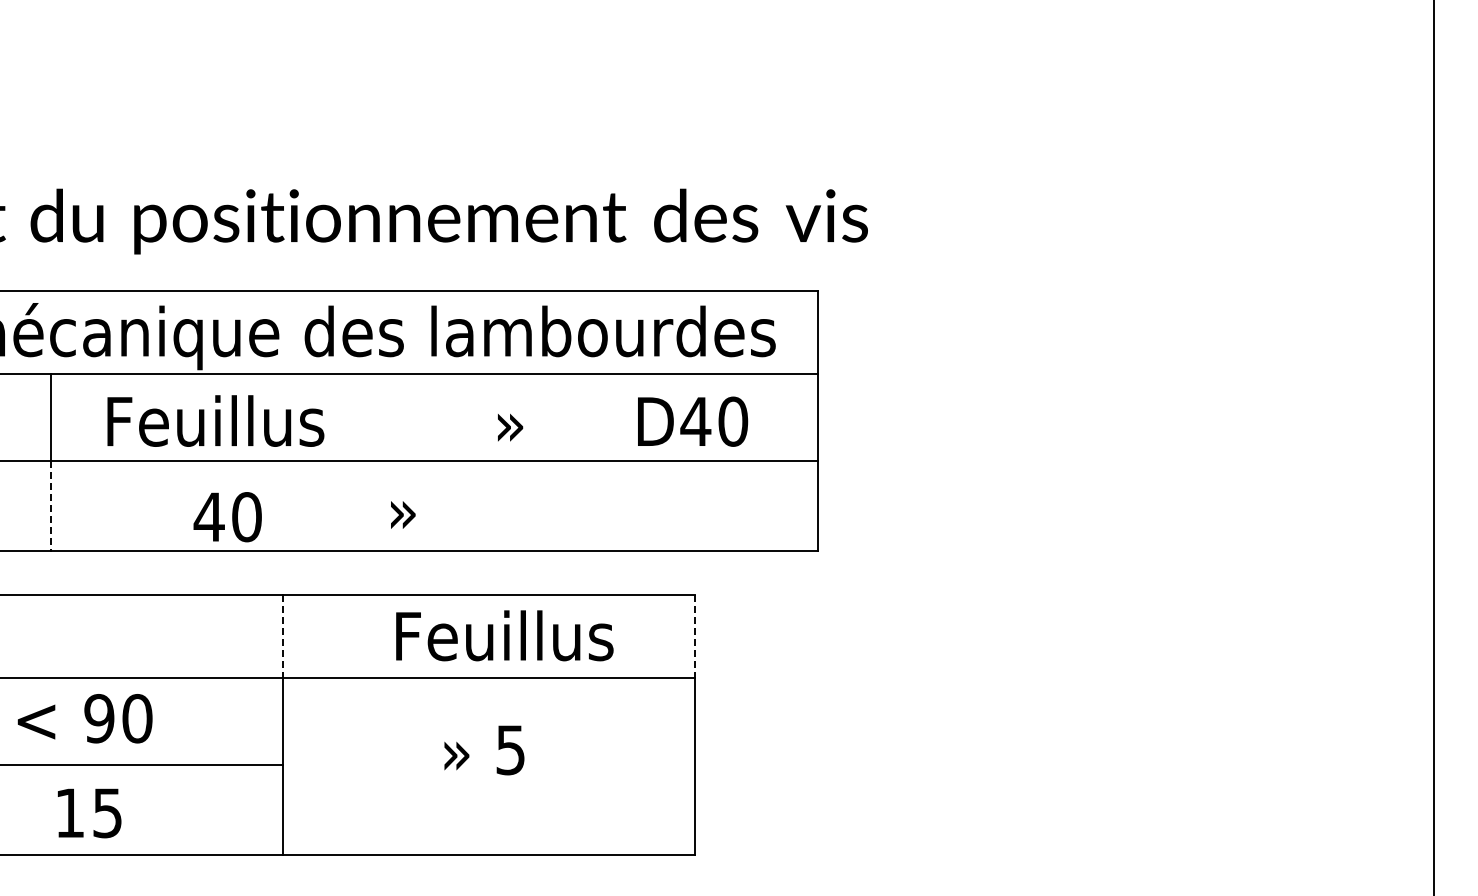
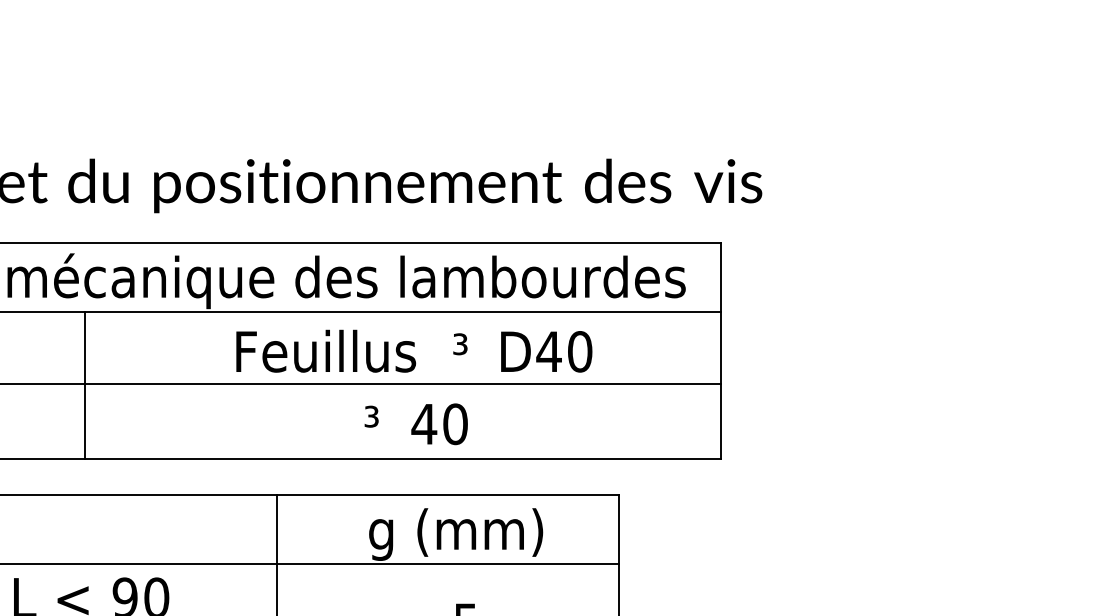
text: (215, 420) -> (325, 350), moved
text: (509, 420) -> (465, 350), » -> ³
text: (693, 421) -> (547, 351), moved
line: (51, 506) -> (85, 422), dashed -> solid
text: (401, 507) -> (375, 422), » -> ³
text: (227, 517) -> (439, 424), moved
line: (282, 636) -> (276, 529), dashed -> solid
line: (694, 636) -> (618, 529), dashed -> solid
text: (503, 642) -> (460, 534), Feuillus -> g (mm)

